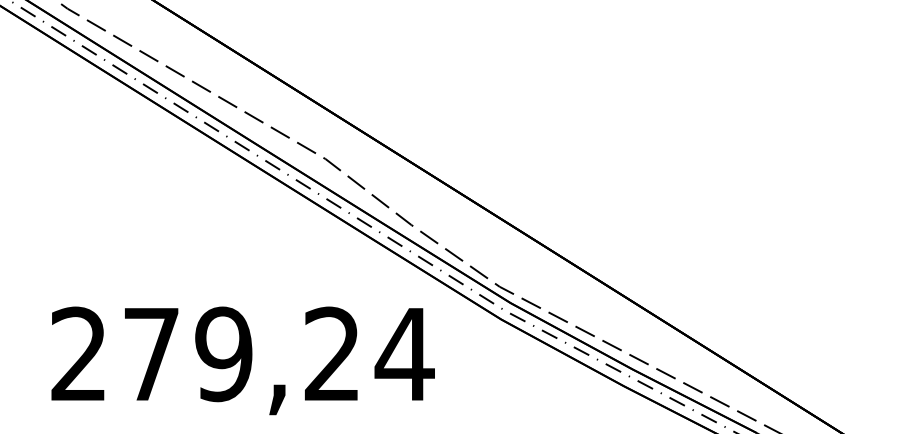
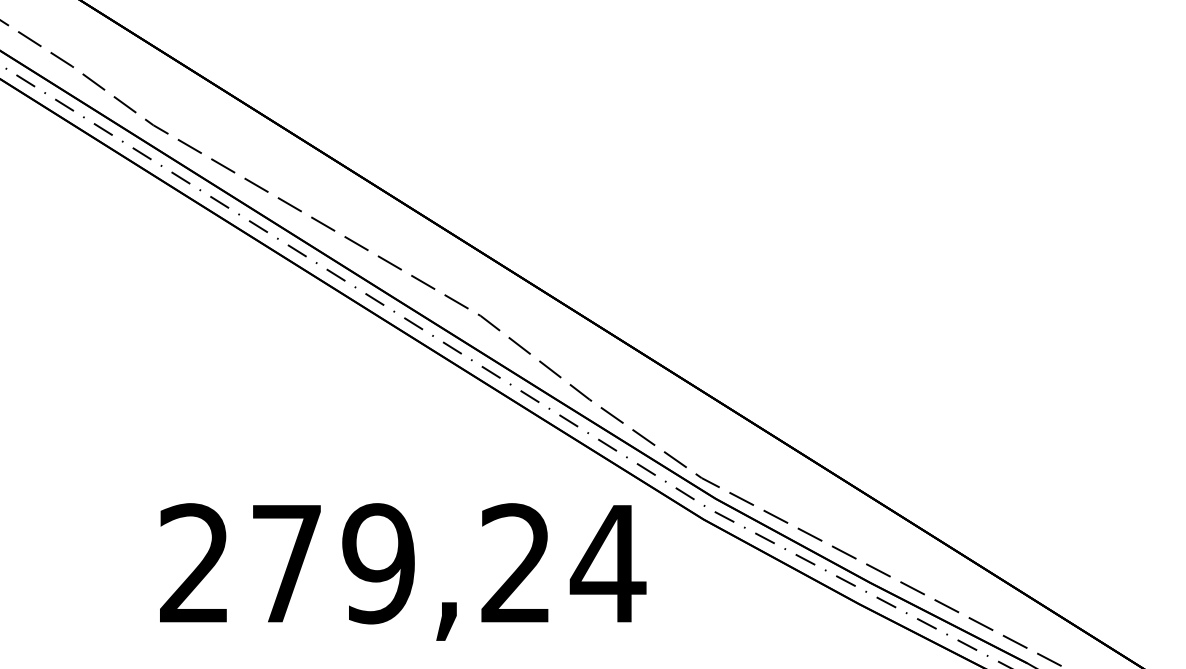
text: (243, 360) -> (403, 571), moved

